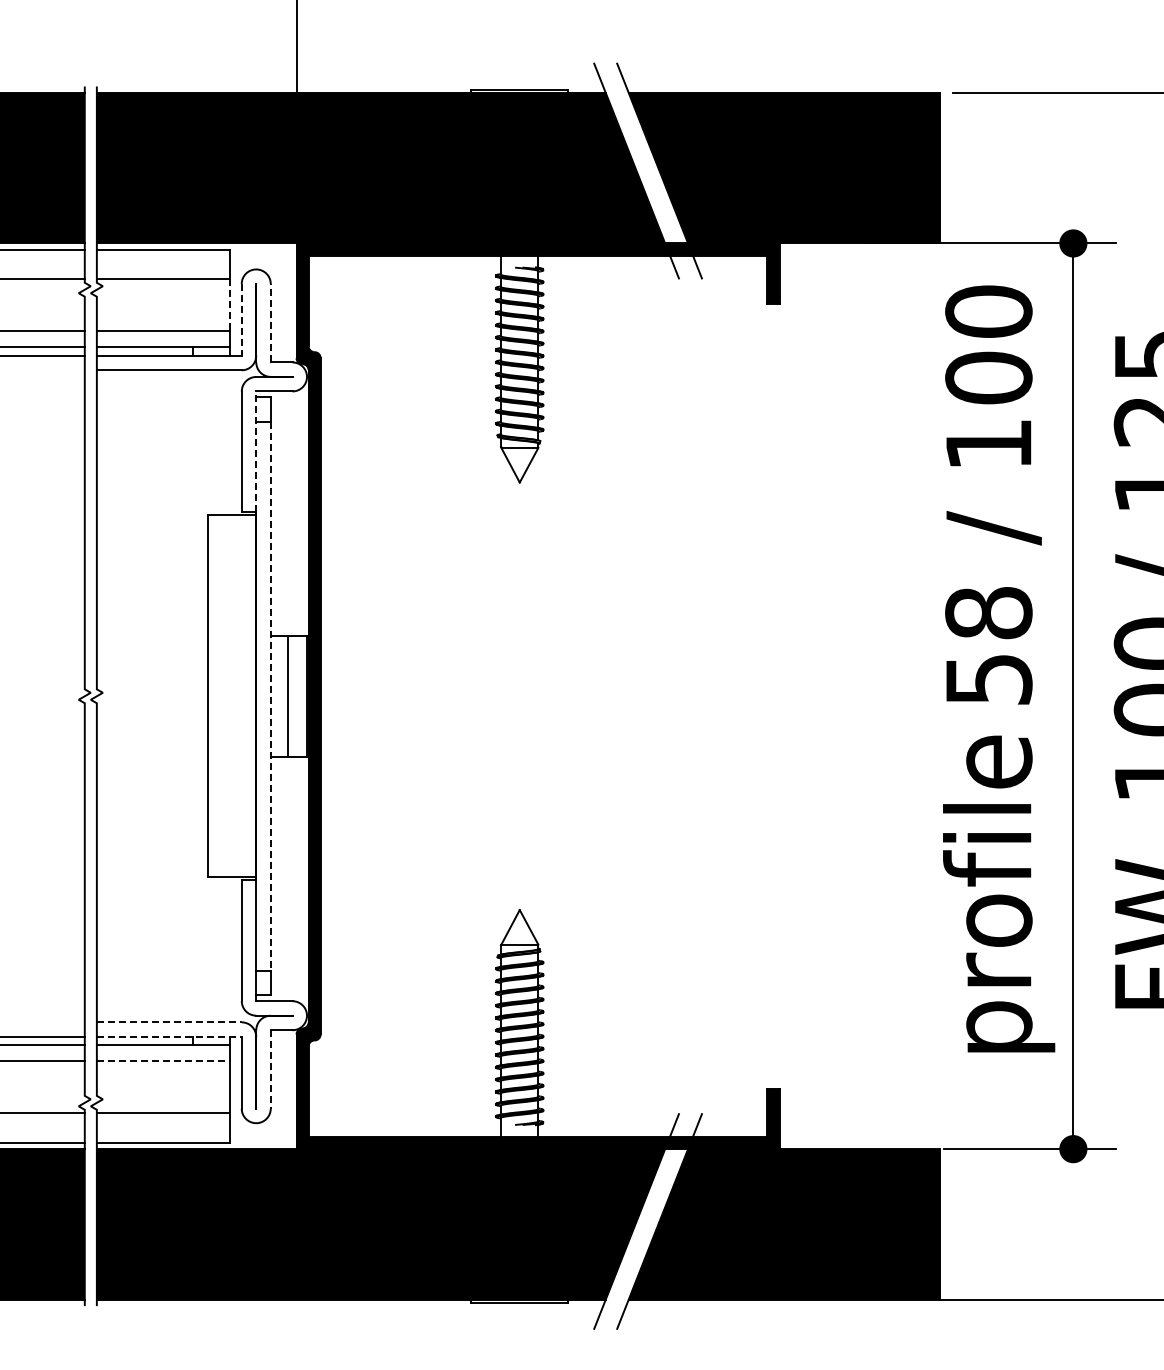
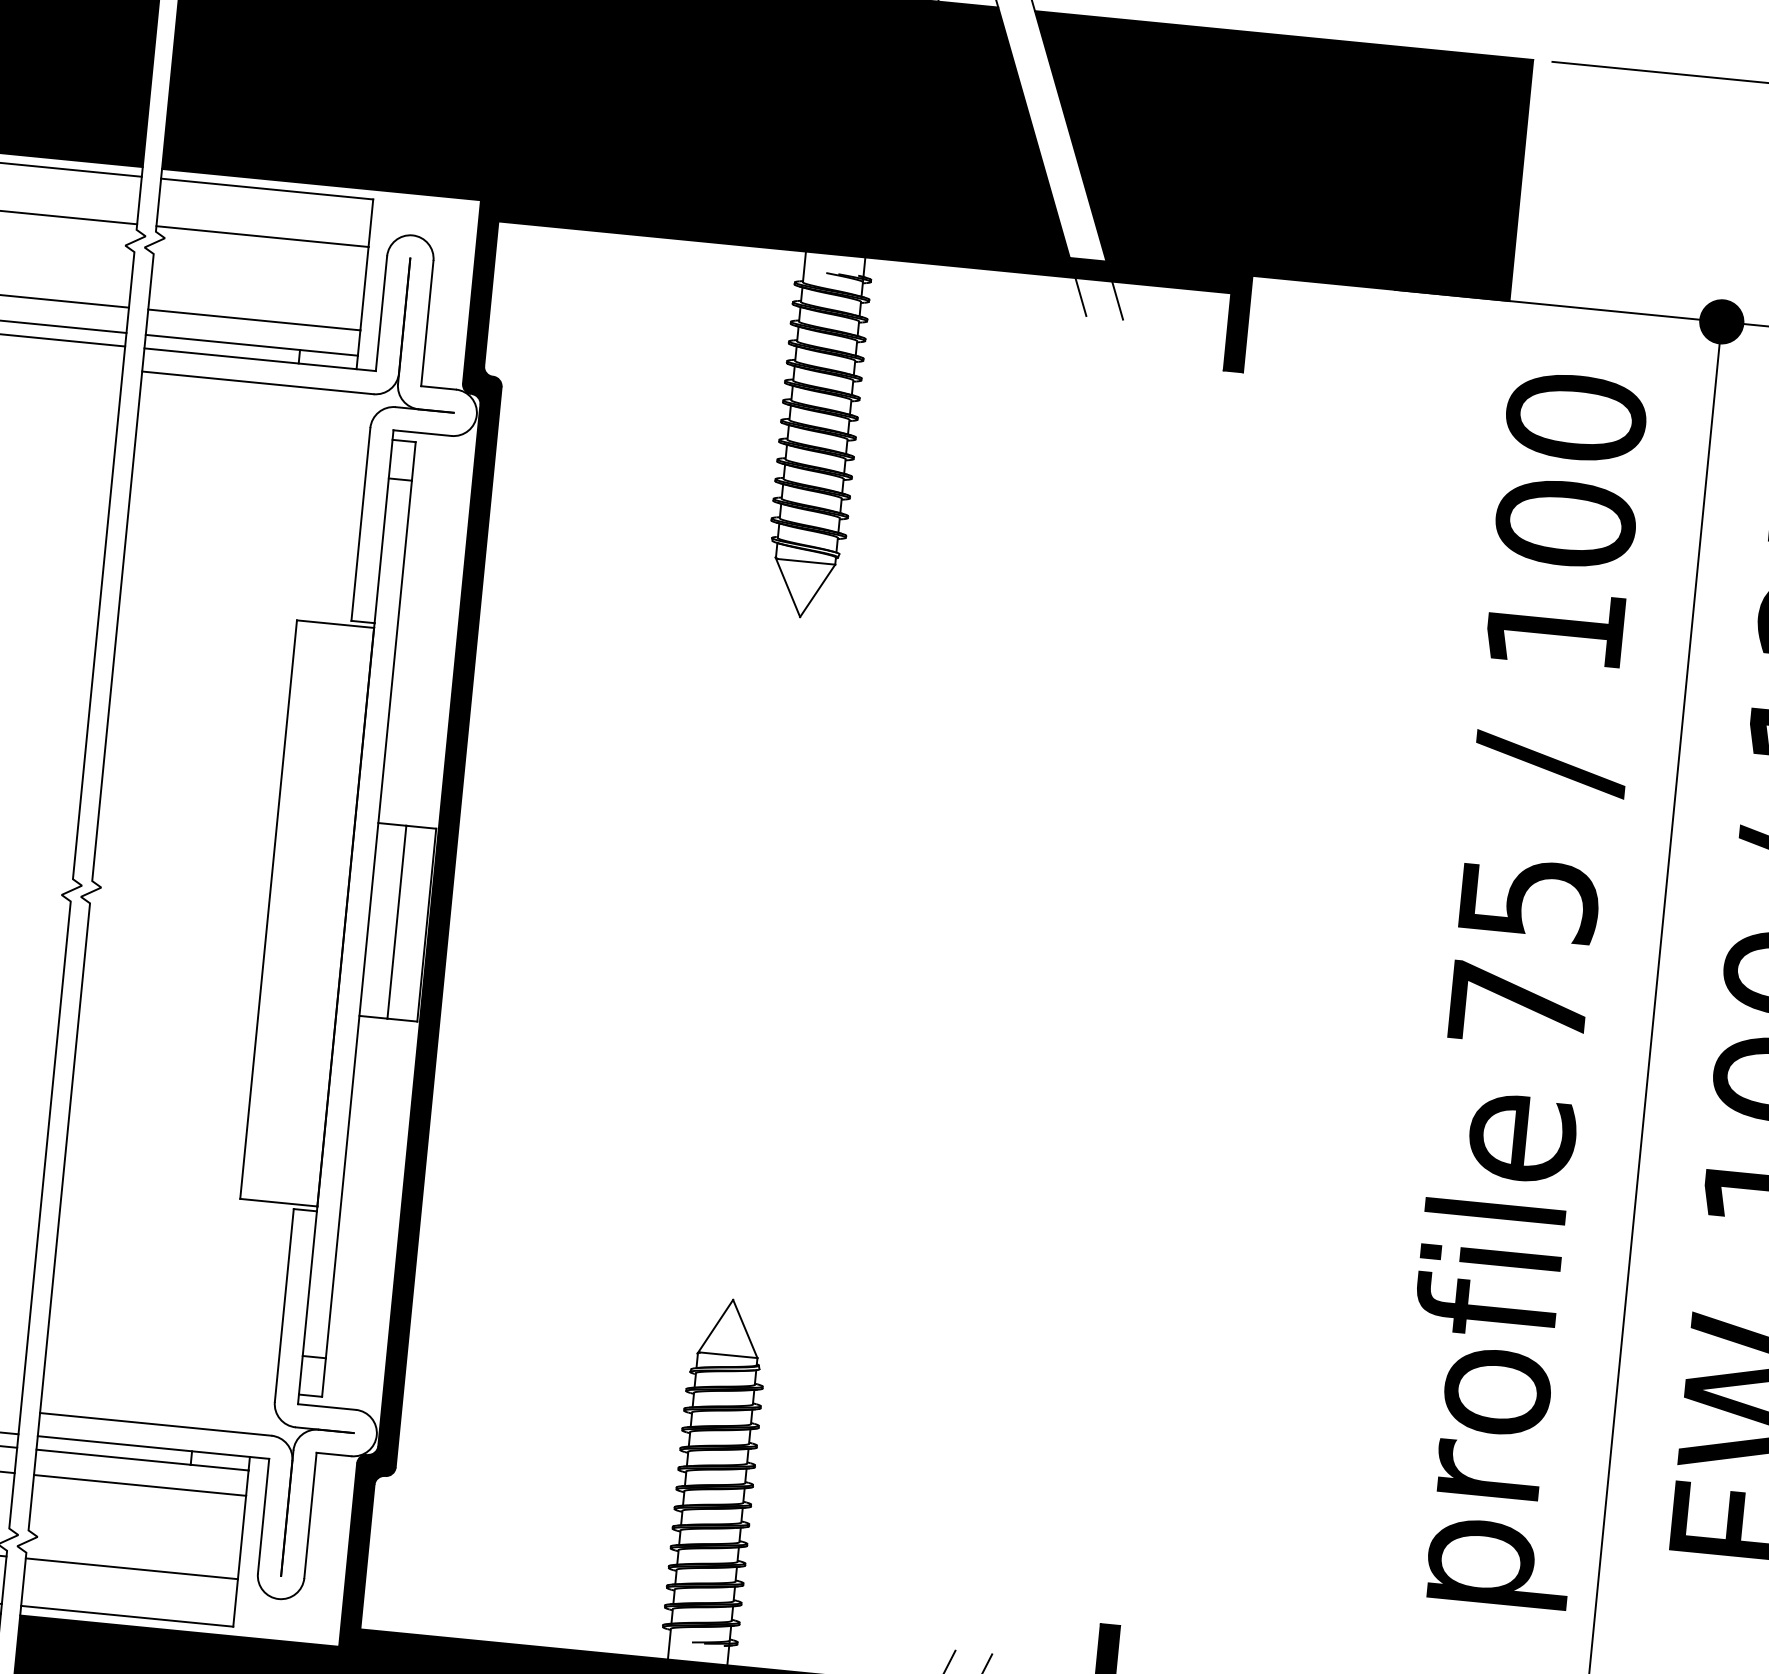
line: (229, 305) -> (364, 288), dashed -> solid
line: (241, 319) -> (381, 313), dashed -> solid
line: (270, 322) -> (427, 322), dashed -> solid
line: (256, 451) -> (384, 526), dashed -> solid
text: (988, 645) -> (1523, 950), 58 -> 75
line: (270, 696) -> (368, 919), dashed -> solid
line: (169, 1022) -> (156, 1424), dashed -> solid
line: (169, 1036) -> (153, 1446), dashed -> solid
line: (163, 1061) -> (140, 1485), dashed -> solid
line: (270, 1069) -> (310, 1515), dashed -> solid

